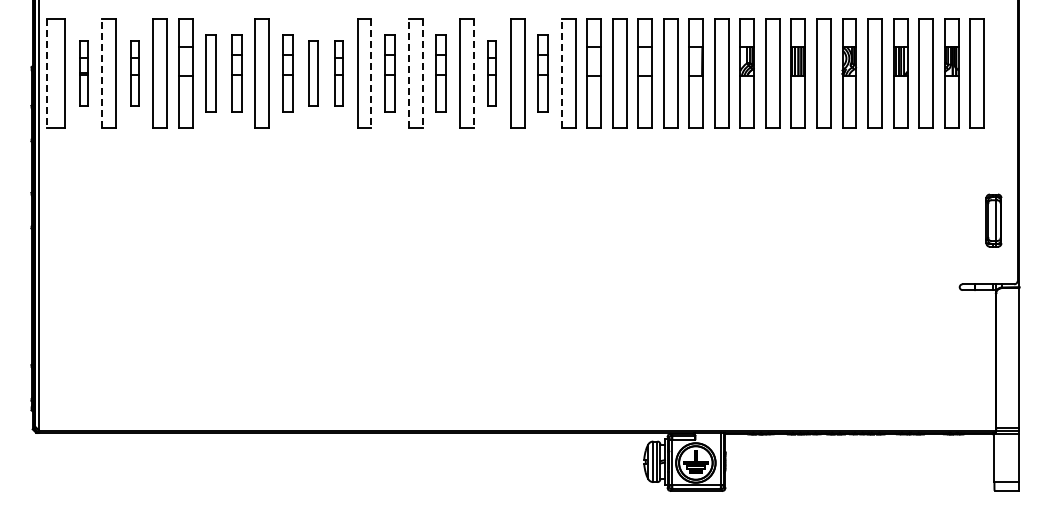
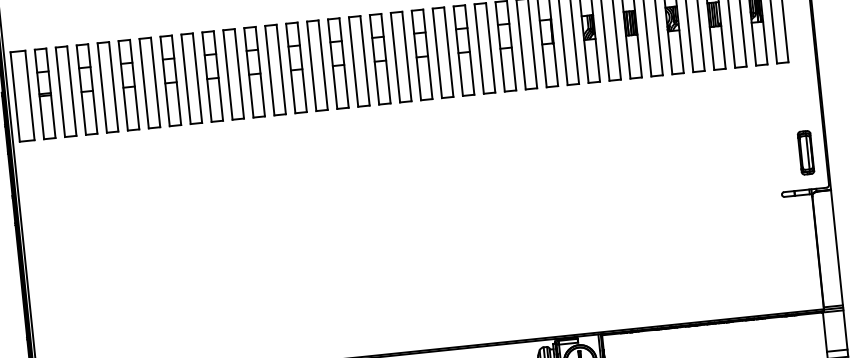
line: (47, 73) -> (15, 96), dashed -> solid
part: (83, 73) -> (44, 93), size x1.67
line: (102, 73) -> (60, 92), dashed -> solid
part: (134, 73) -> (86, 89), size x1.67
part: (210, 73) -> (149, 82), size x1.43
part: (236, 73) -> (170, 80), size x1.43
part: (287, 73) -> (212, 76), size x1.43
part: (313, 73) -> (233, 74), size x1.67
part: (338, 73) -> (254, 72), size x1.67
line: (371, 73) -> (281, 69), dashed -> solid
part: (389, 73) -> (296, 67), size x1.43
line: (408, 73) -> (311, 66), dashed -> solid
line: (422, 73) -> (323, 64), dashed -> solid
part: (440, 73) -> (337, 63), size x1.43
line: (473, 73) -> (364, 60), dashed -> solid
part: (491, 73) -> (379, 59), size x1.67
part: (542, 73) -> (421, 54), size x1.43
line: (561, 73) -> (437, 53), dashed -> solid
part: (993, 220) -> (805, 152), moved

